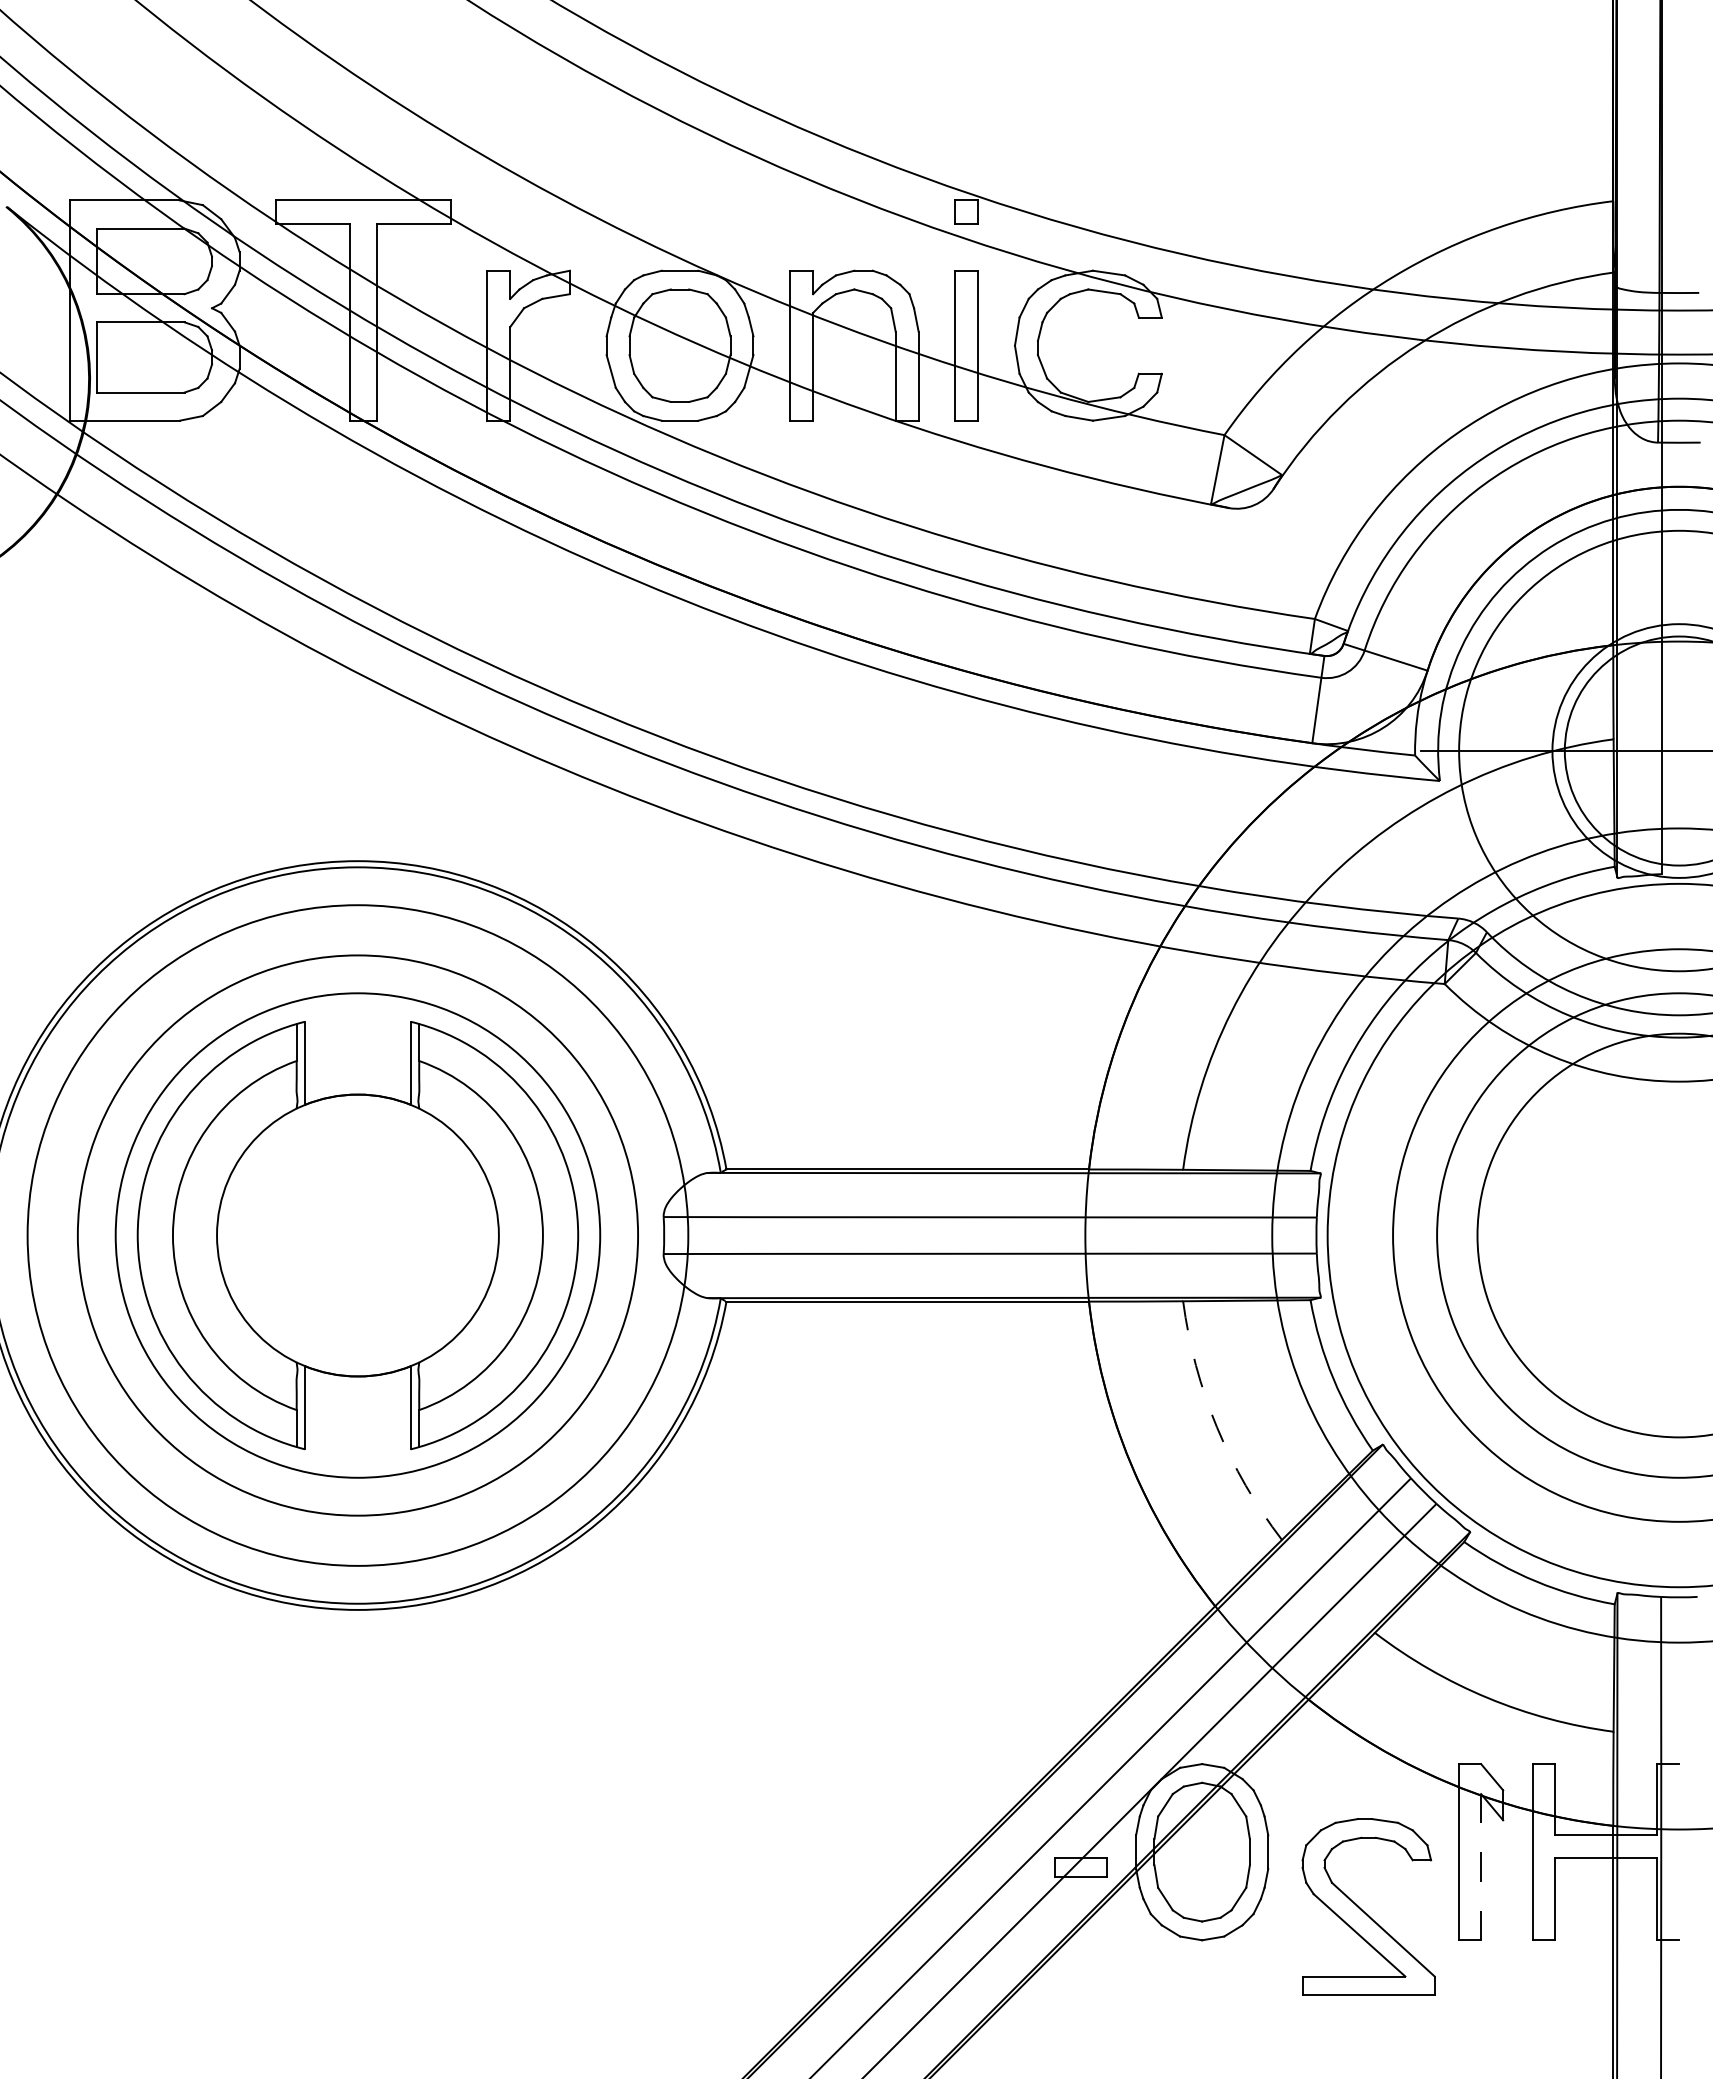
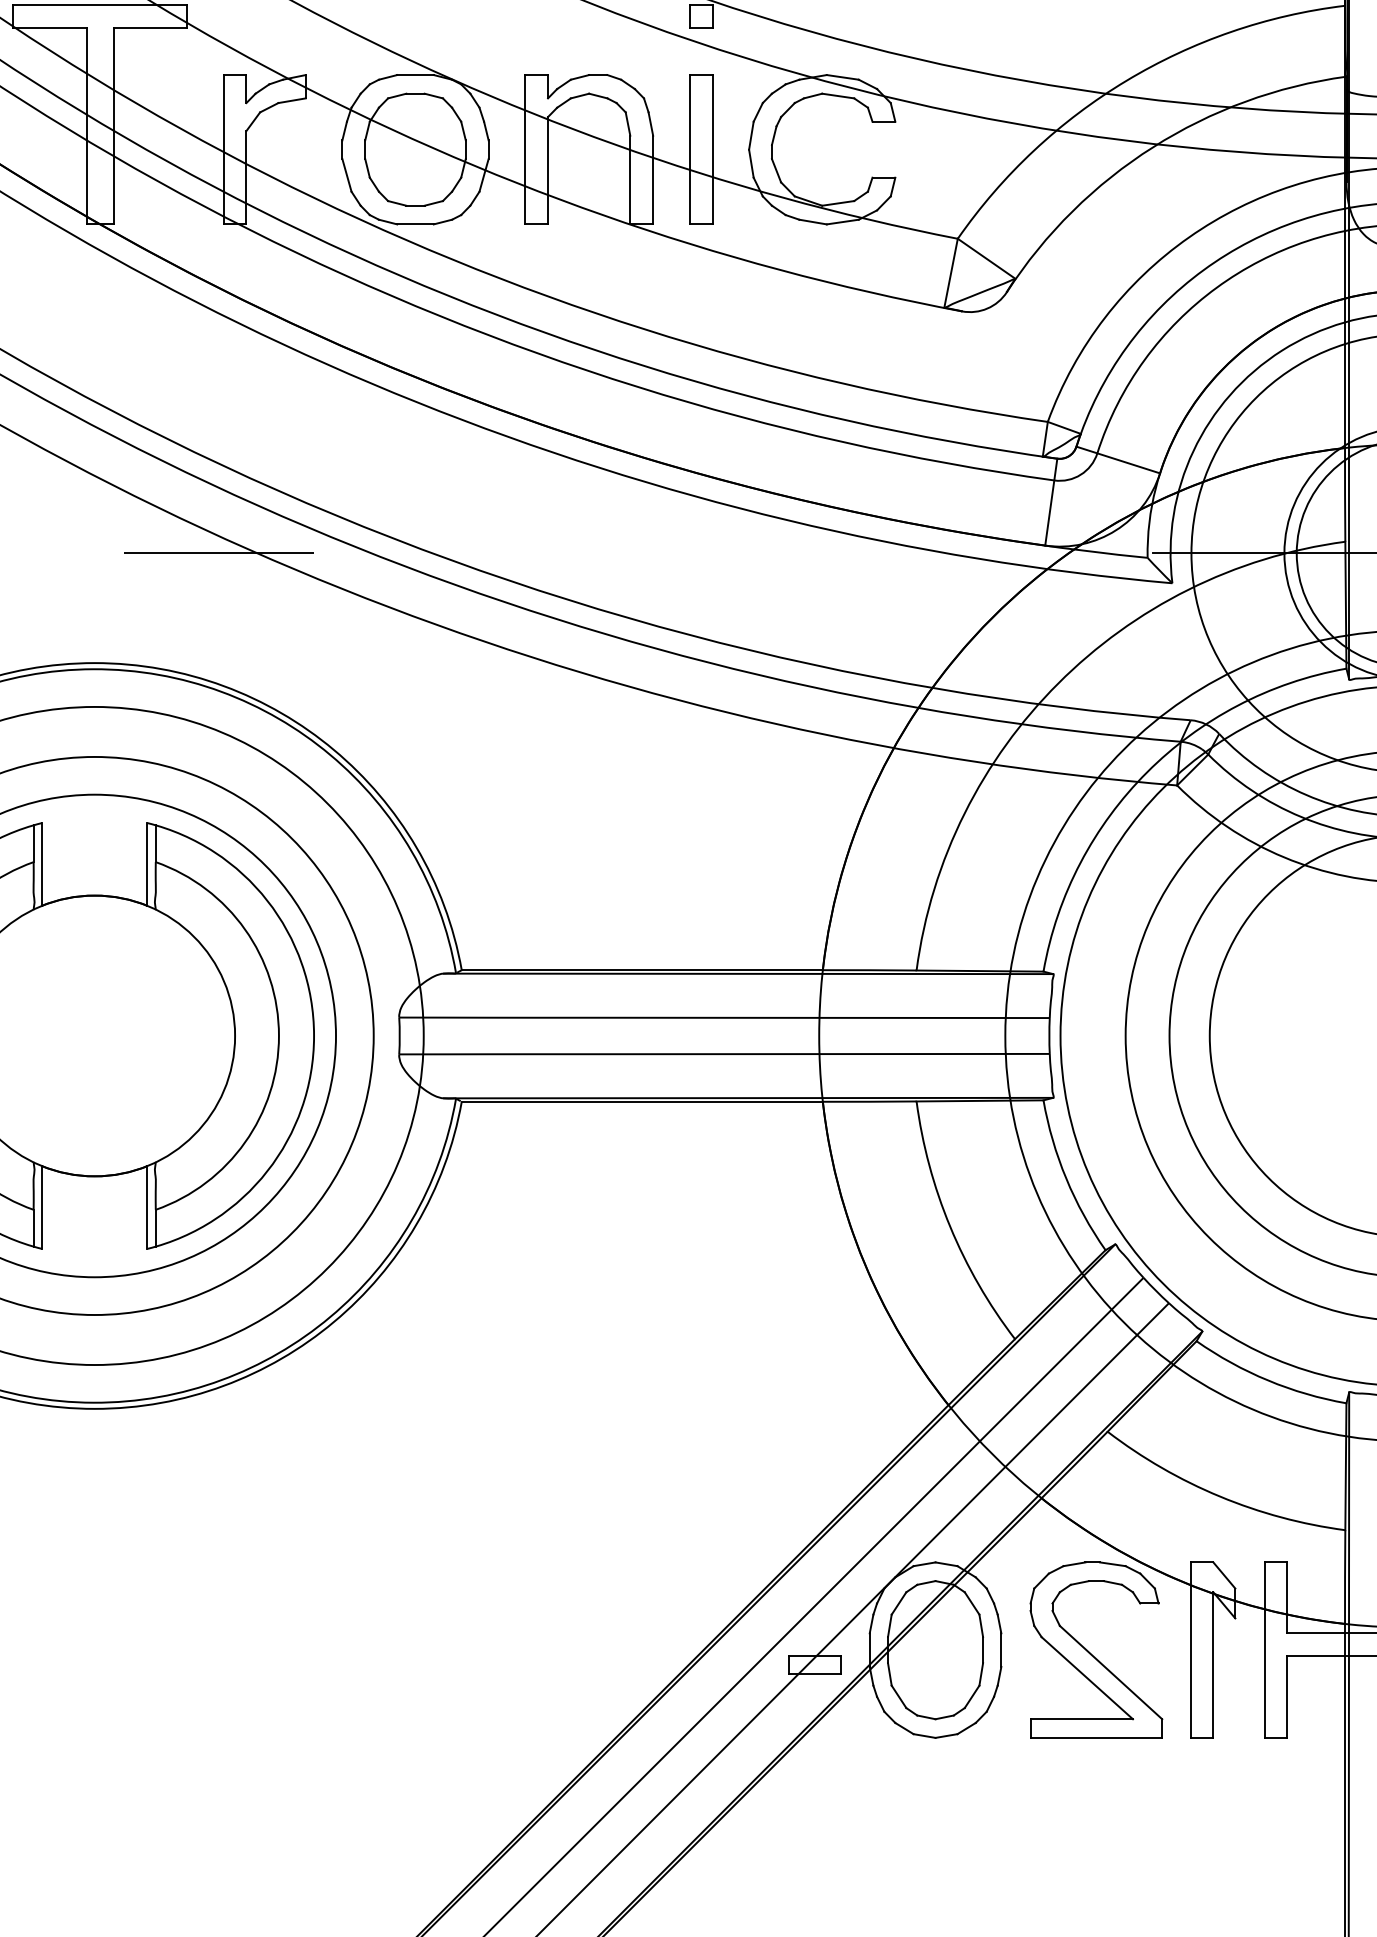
line: (482, 751) -> (218, 553), added
arc: (1216, 1427) -> (949, 1227), dashed -> solid
line: (1481, 1866) -> (1213, 1664), dashed -> solid
part: (1363, 1910) -> (1091, 1653), moved

